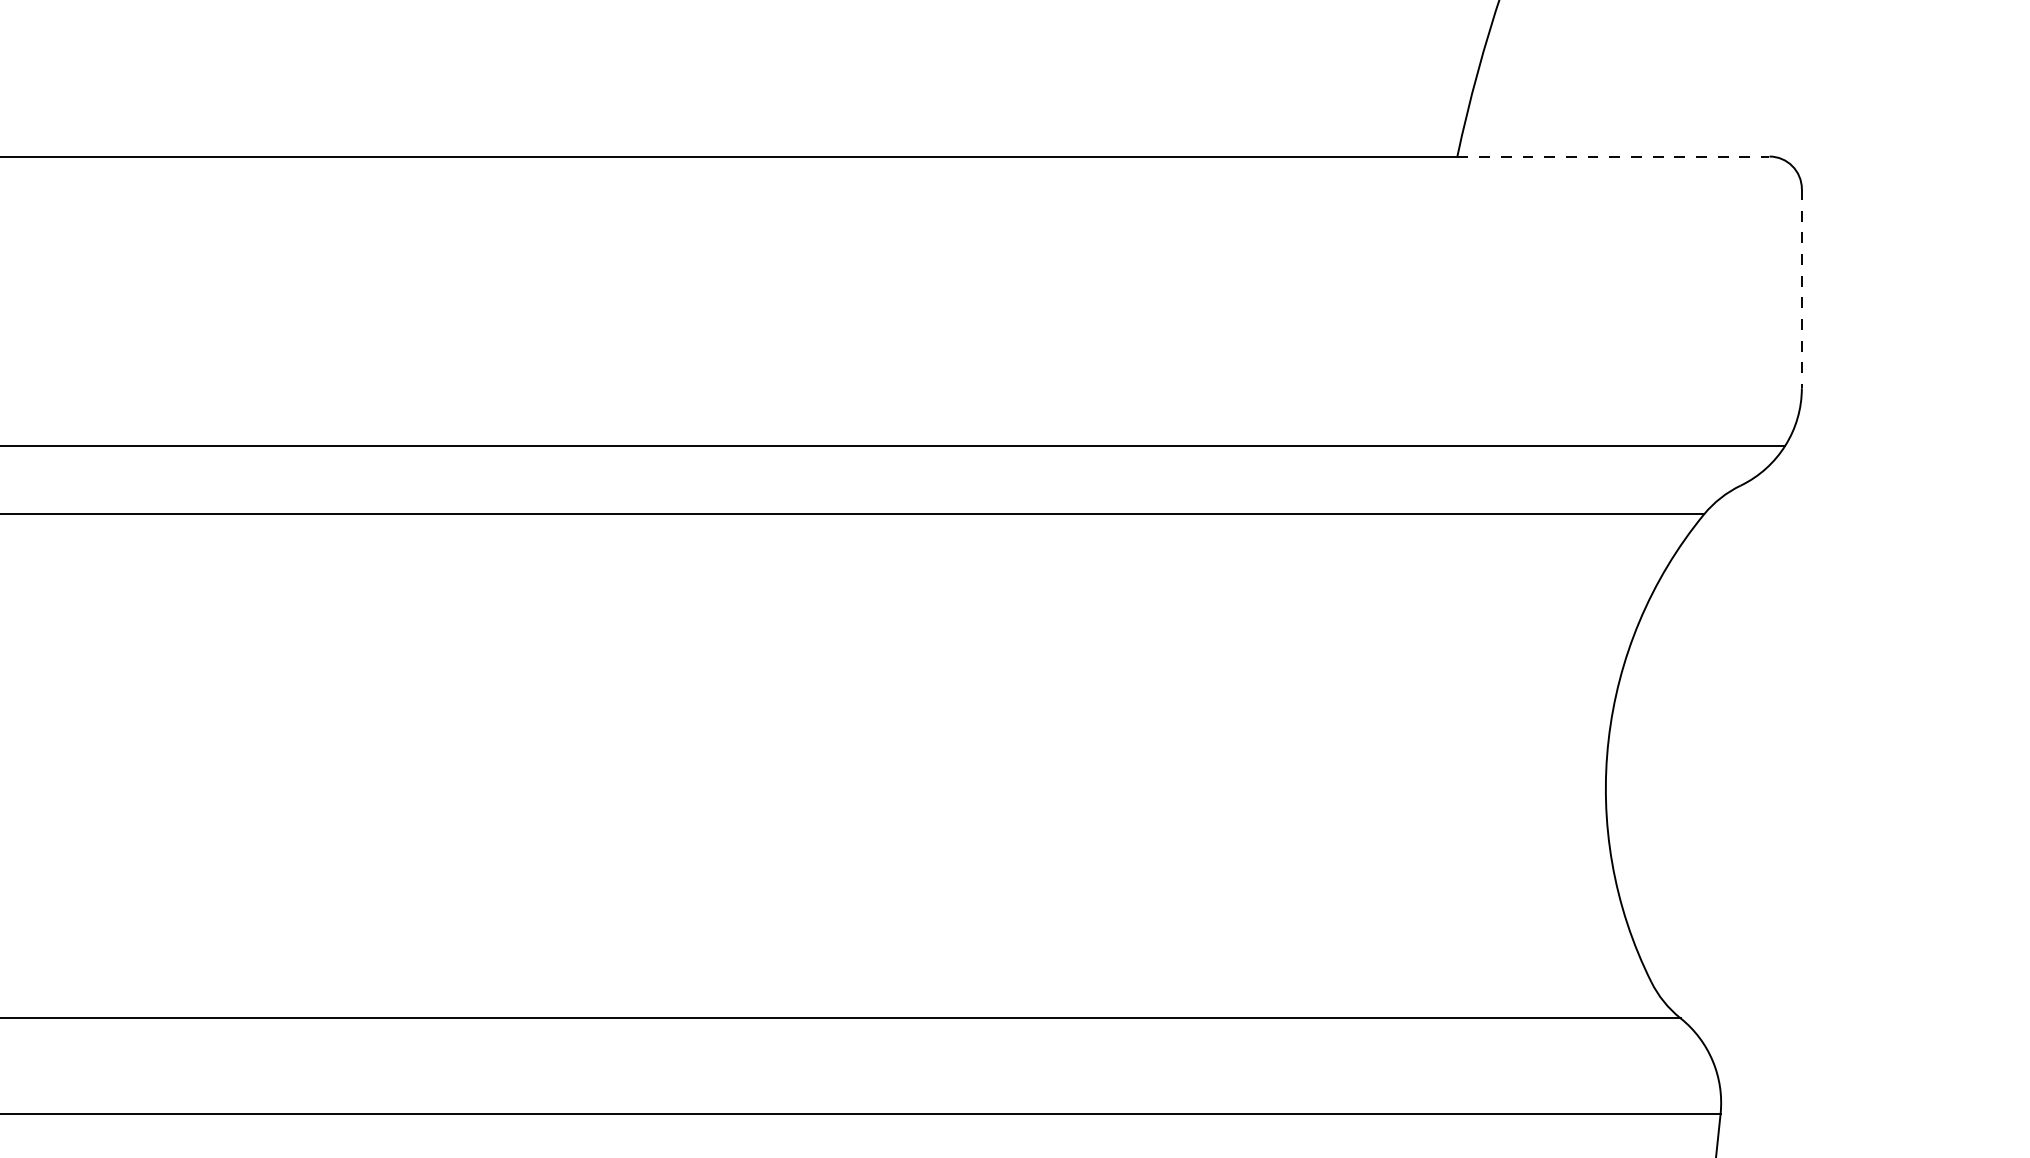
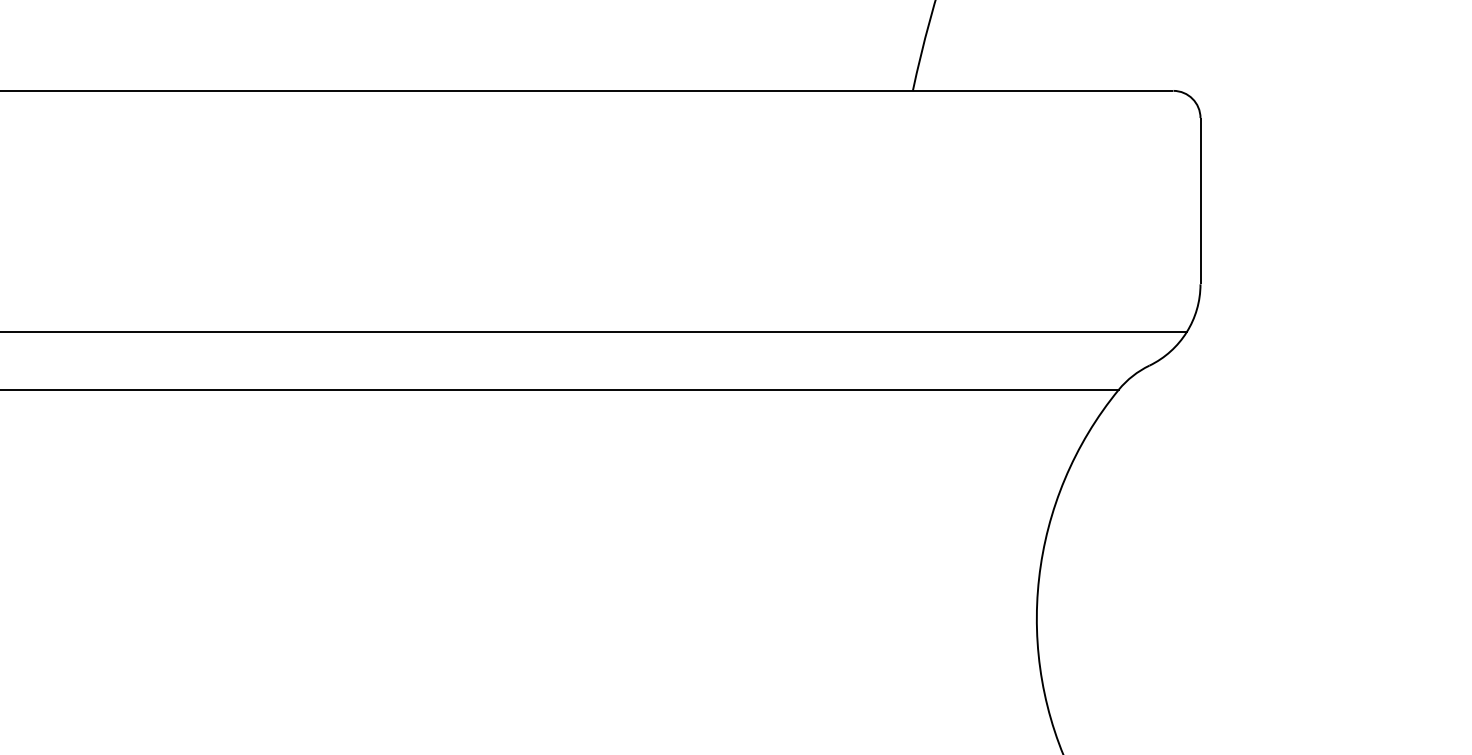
line: (1613, 156) -> (1043, 90), dashed -> solid
line: (1801, 288) -> (1200, 201), dashed -> solid

